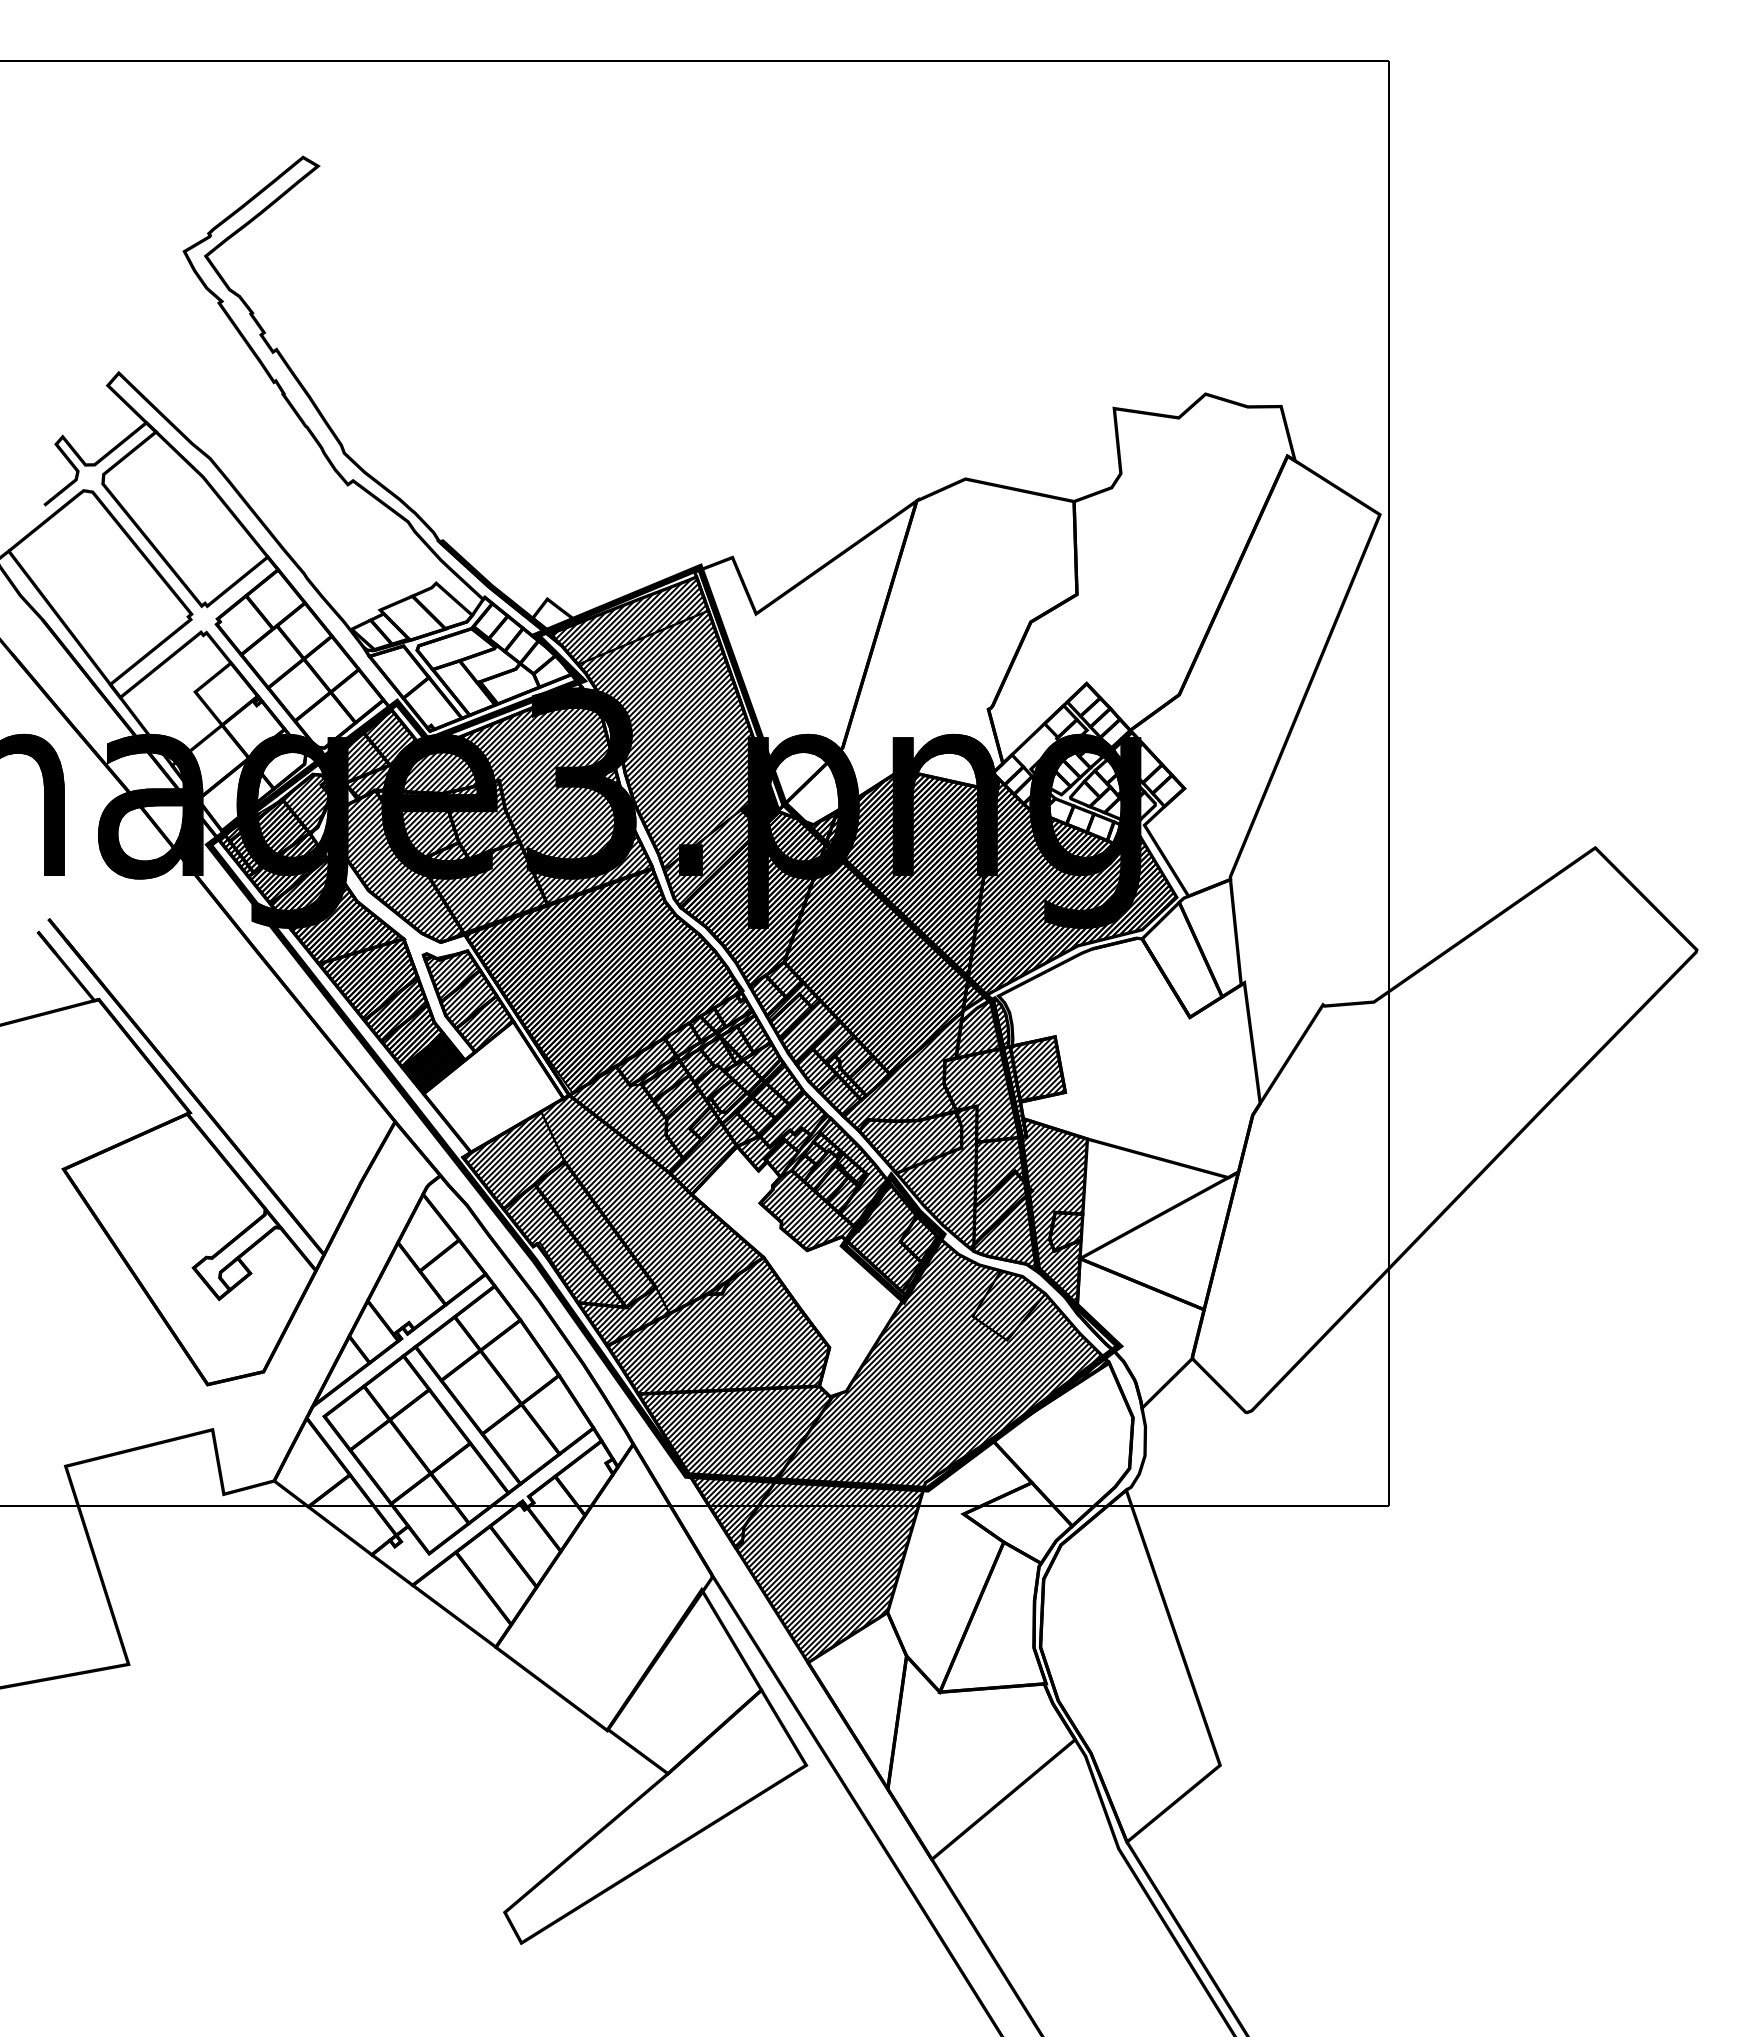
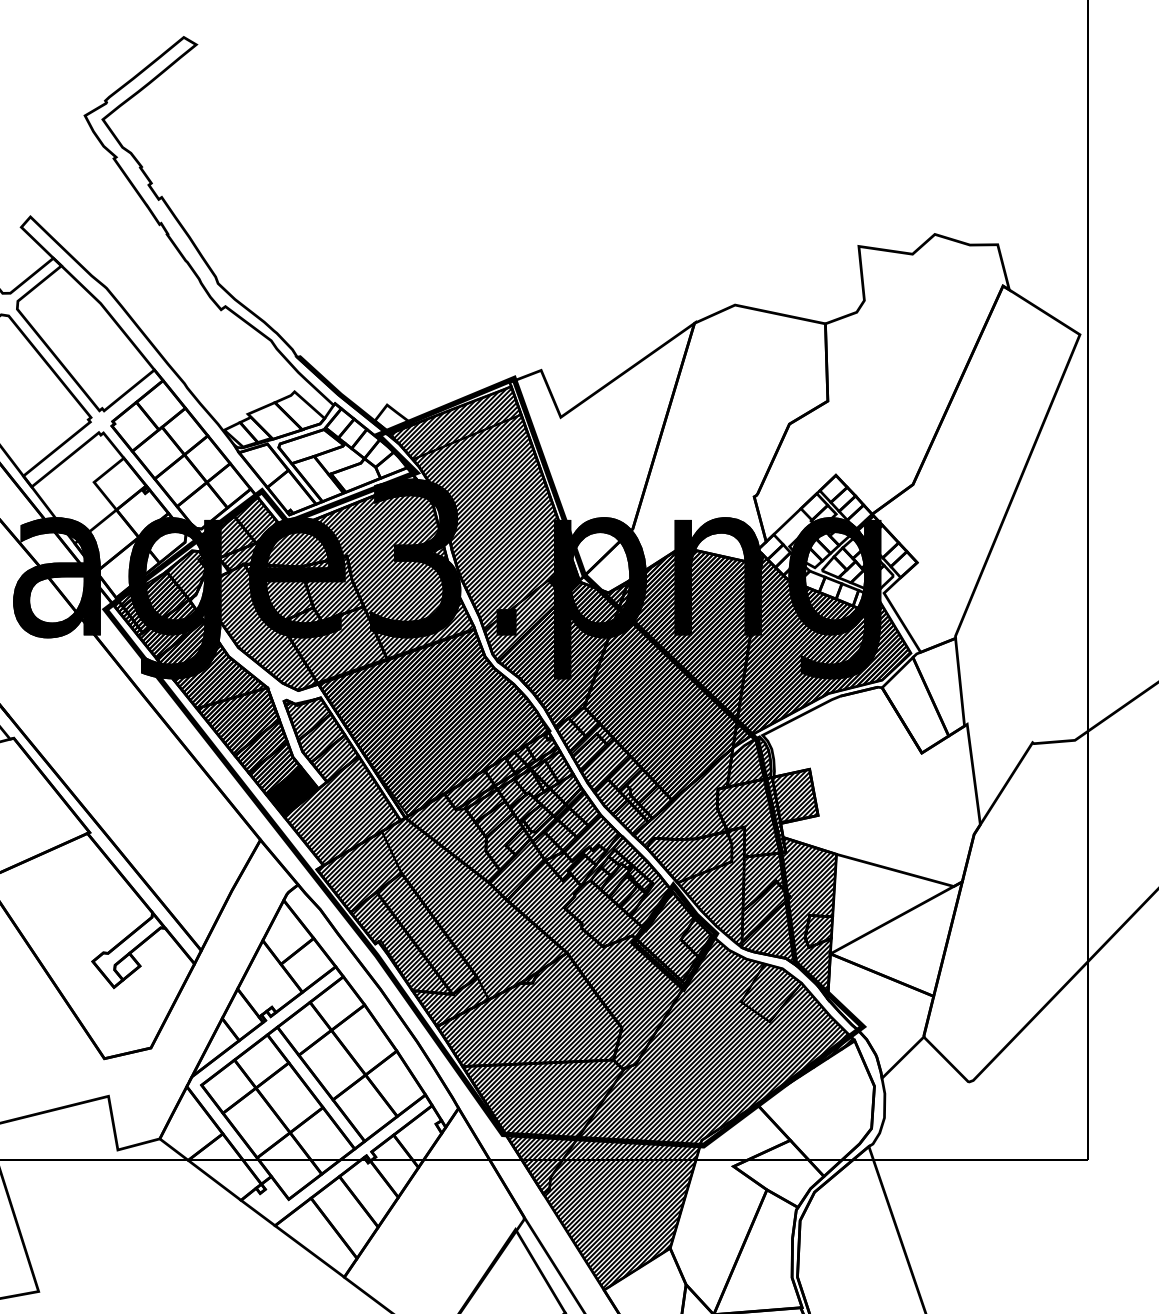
hatch: (493, 1086) -> (342, 810), added
hatch: (798, 1271) -> (596, 964), added

